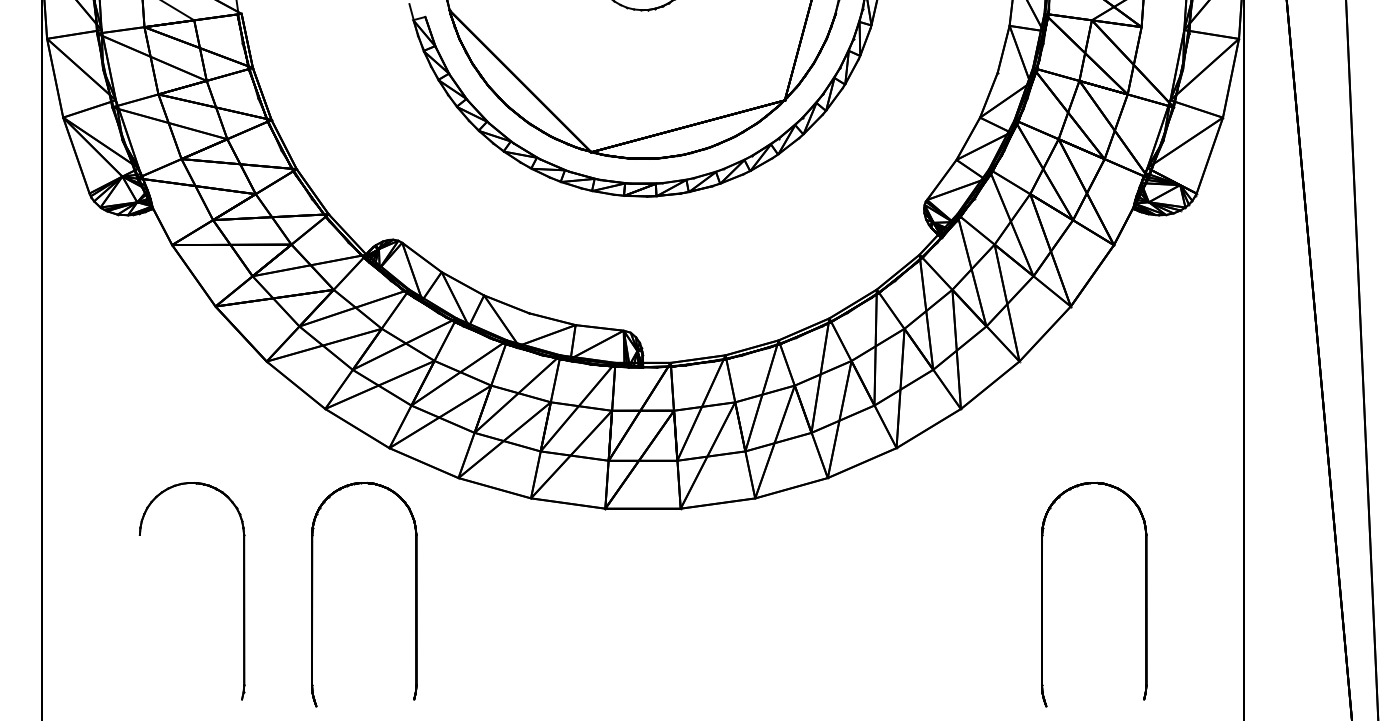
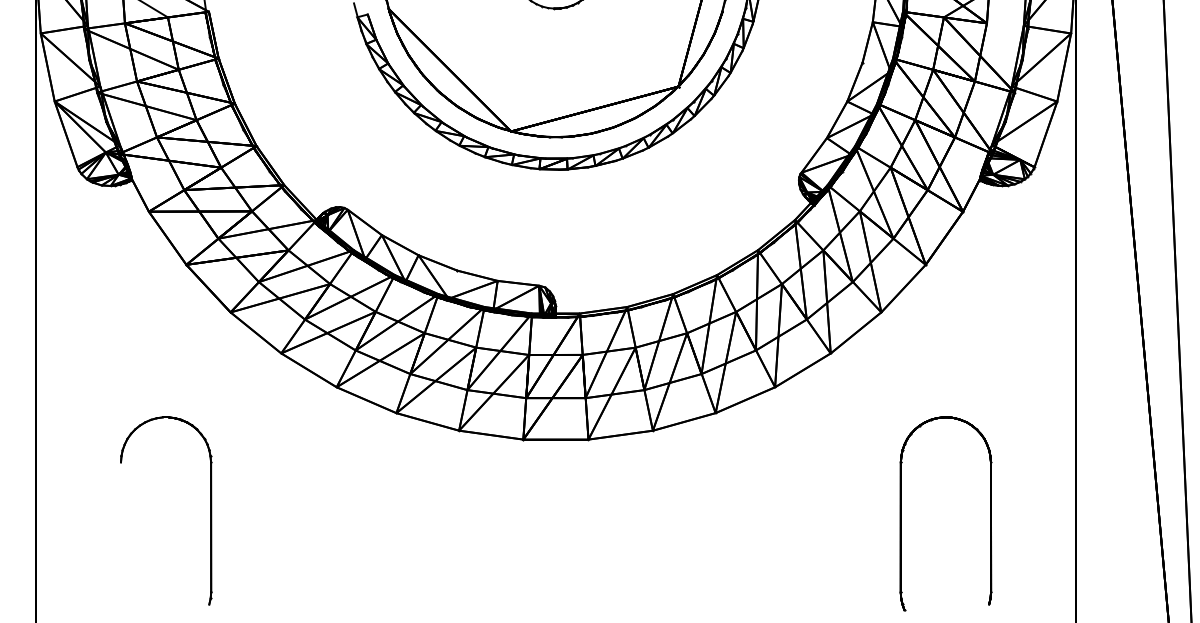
part: (312, 594) -> (270, 513), removed

